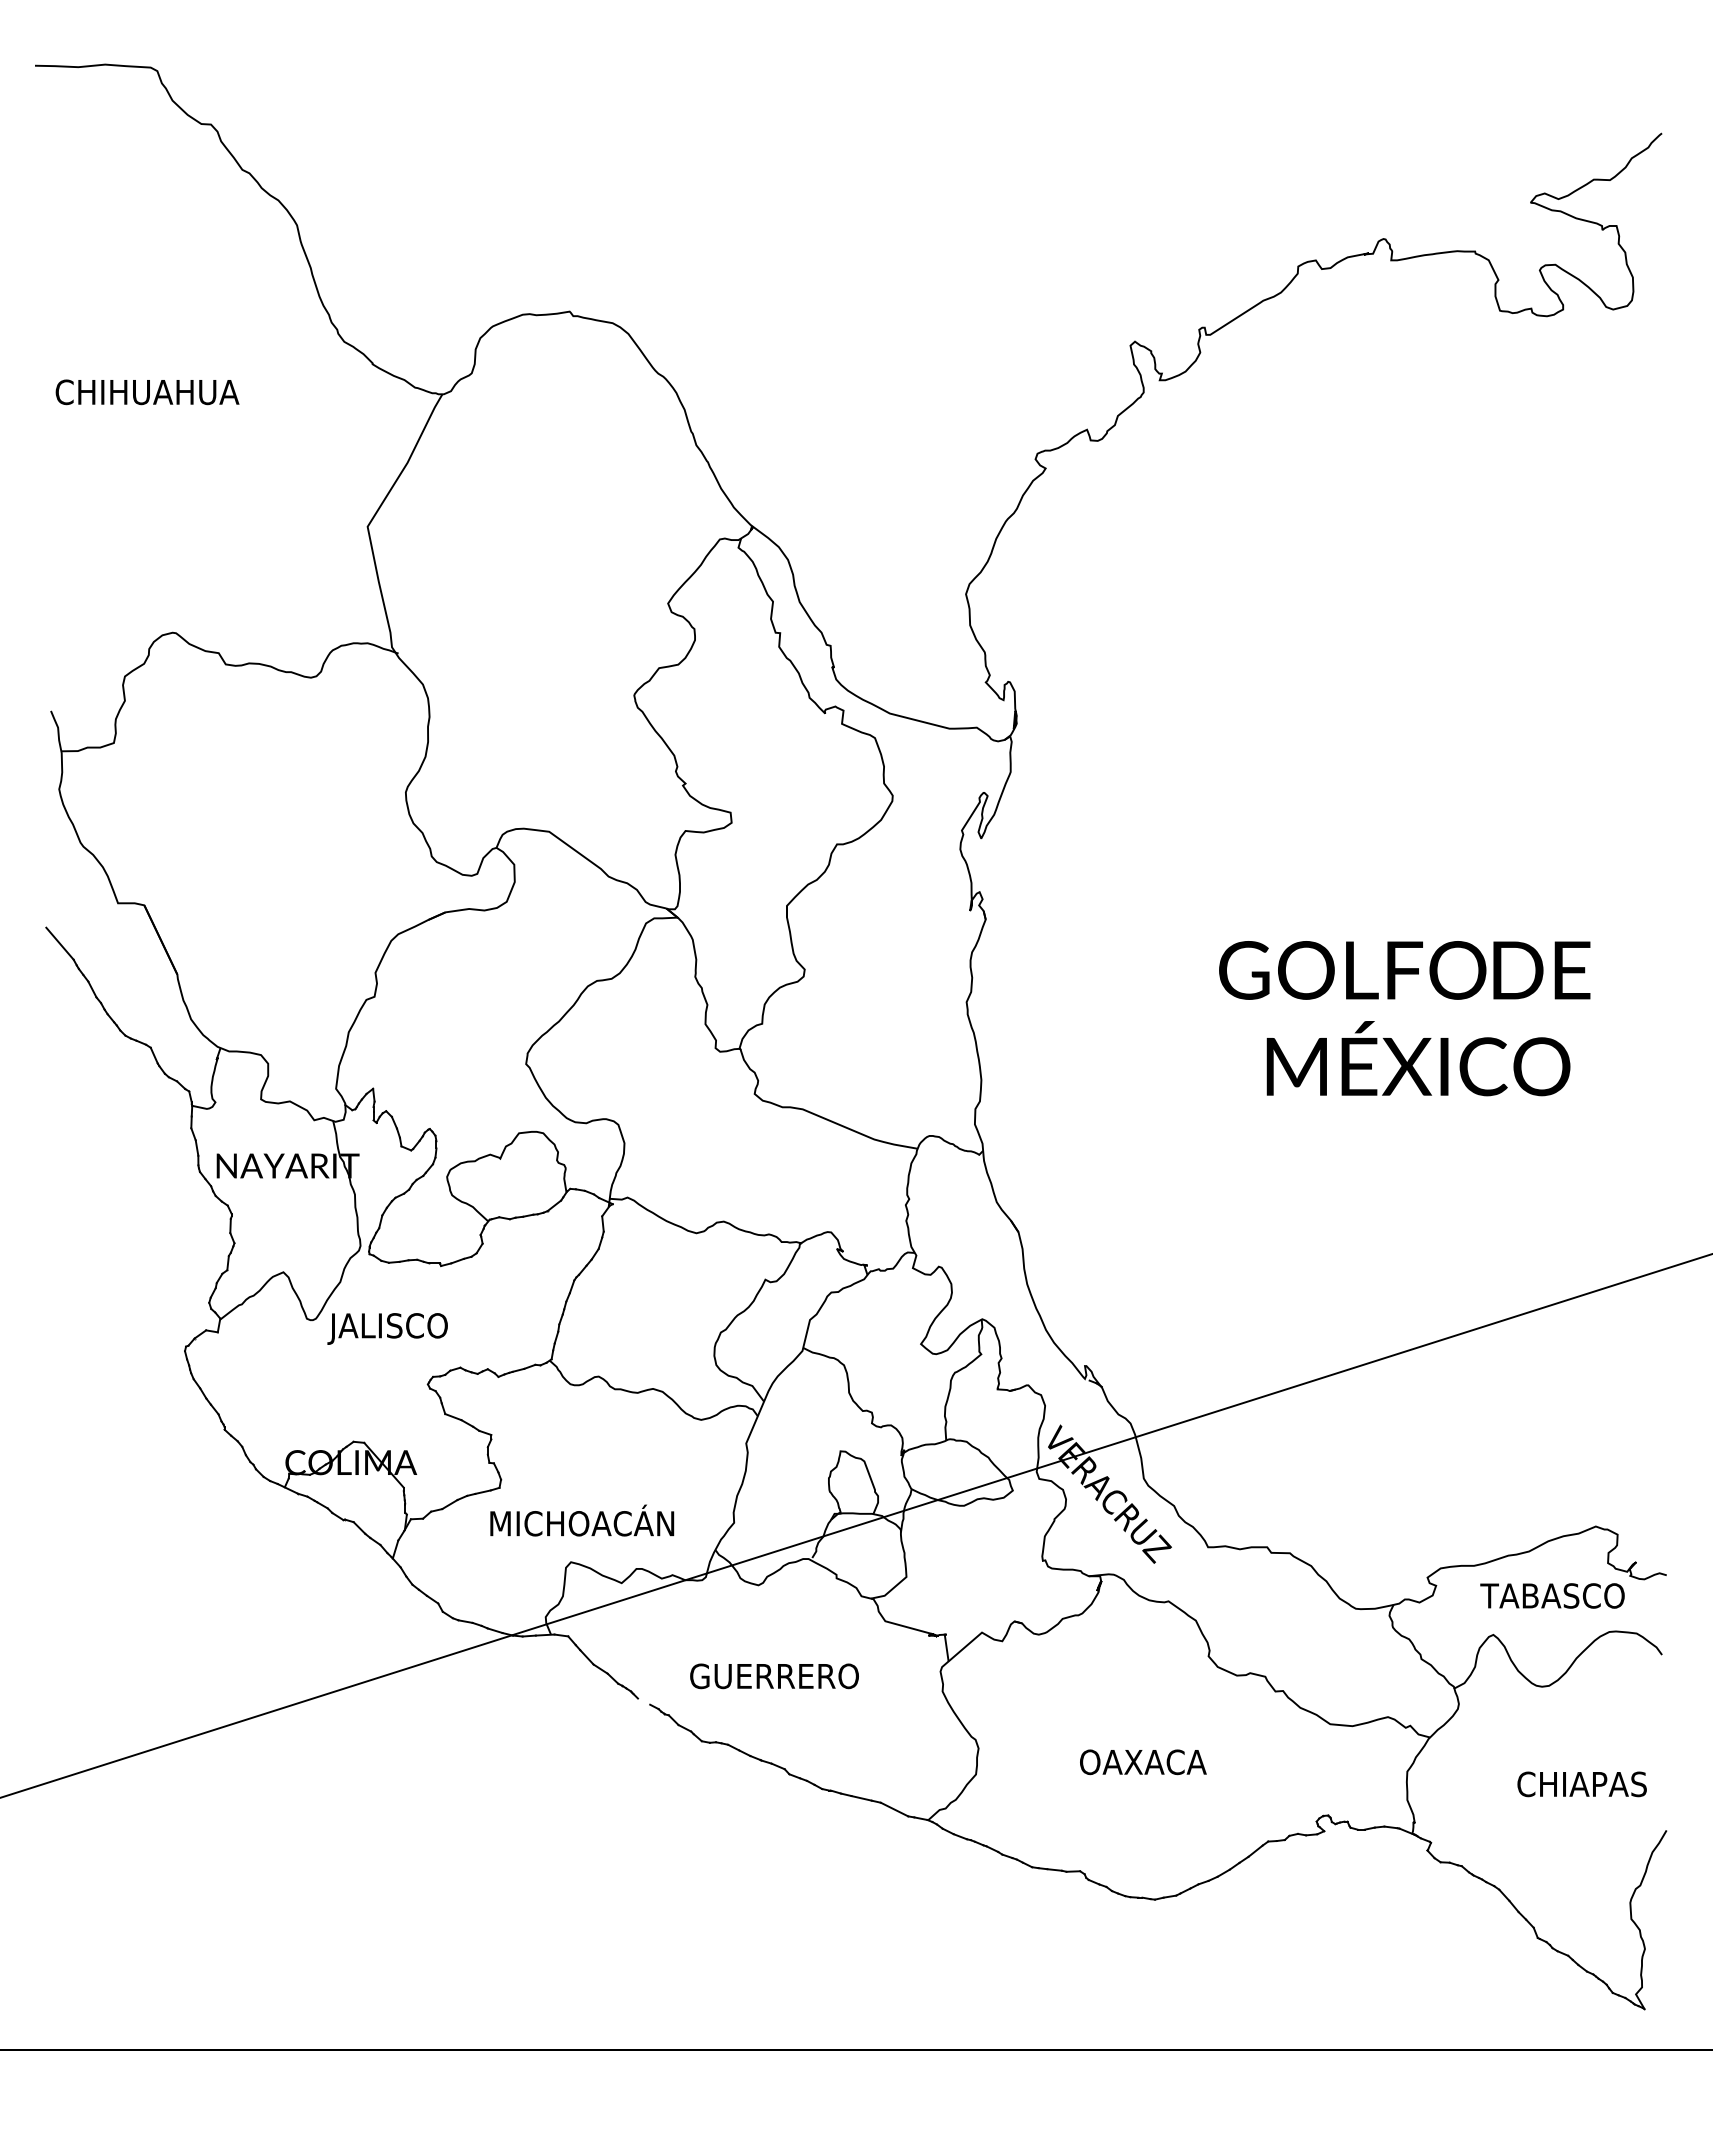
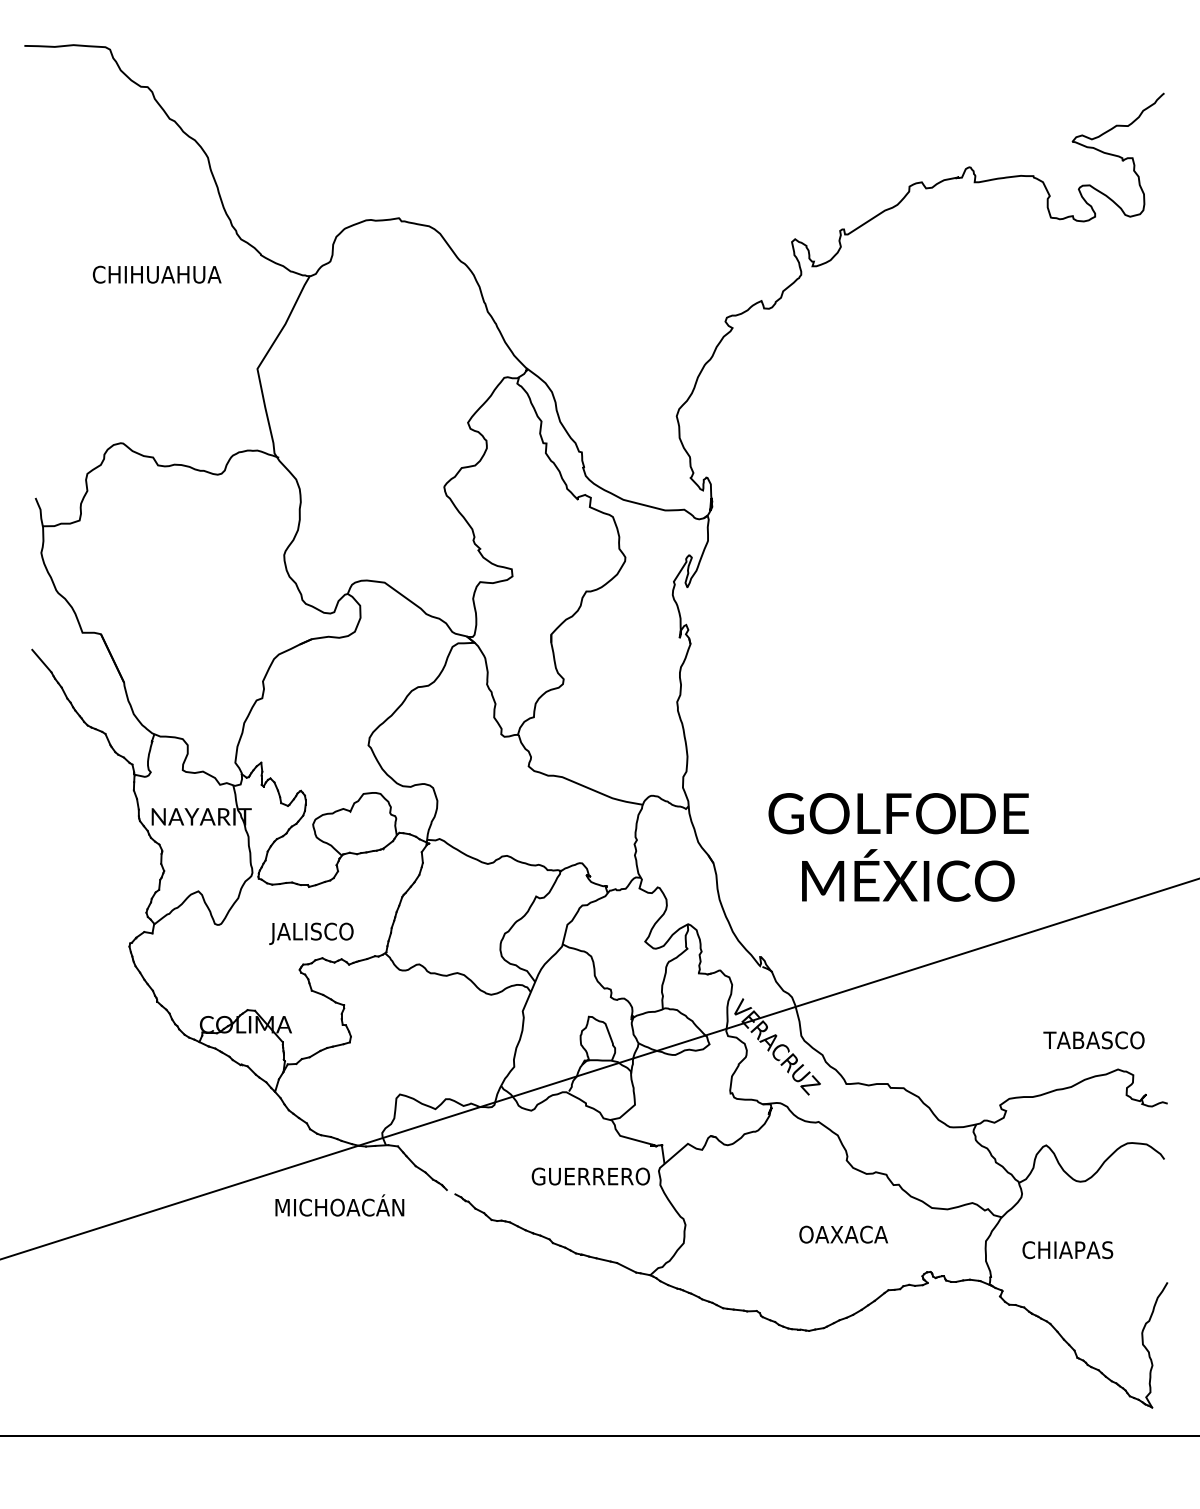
text: (147, 392) -> (157, 274), moved
text: (1404, 1018) -> (898, 847), moved
text: (387, 1328) -> (311, 933), moved
text: (582, 1520) -> (340, 1205), moved
text: (1552, 1595) -> (1093, 1040), moved
text: (774, 1676) -> (590, 1176), moved
text: (1143, 1762) -> (843, 1234), moved
text: (1581, 1784) -> (1067, 1250), moved

